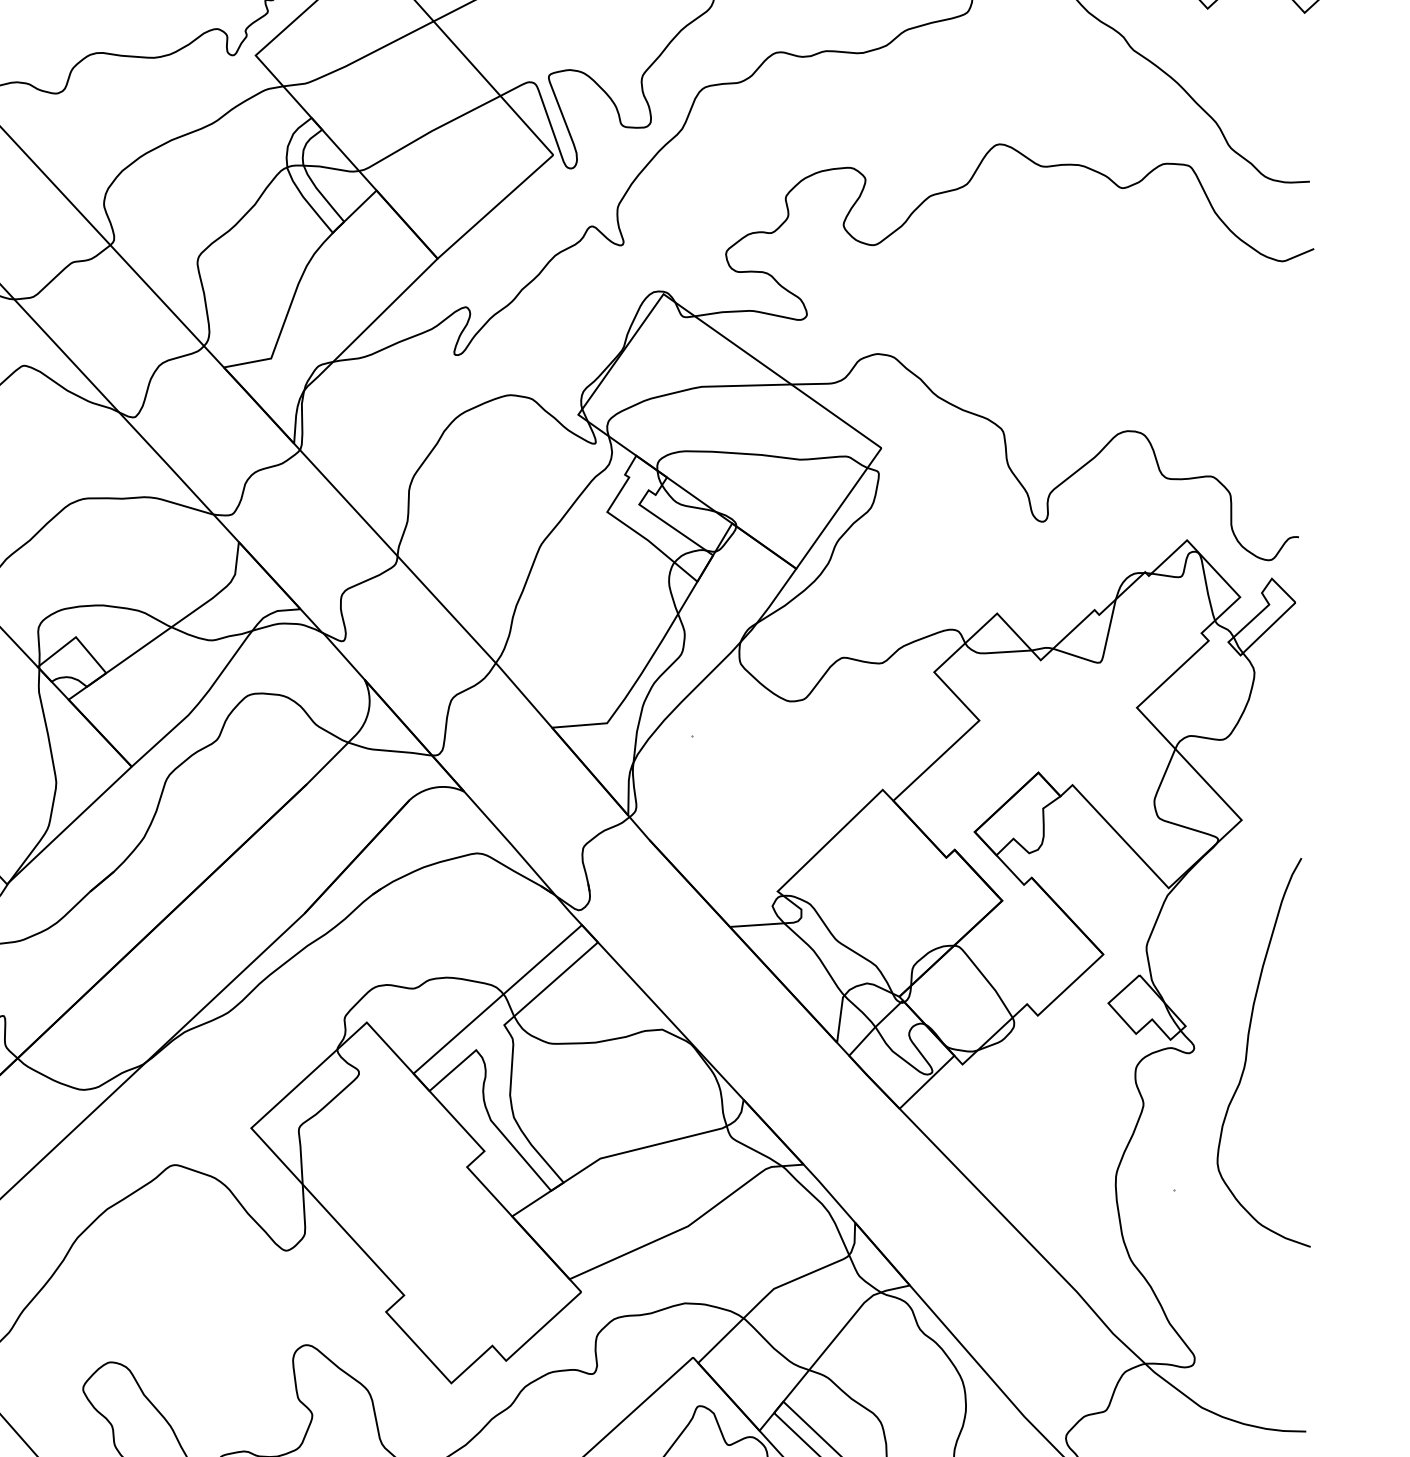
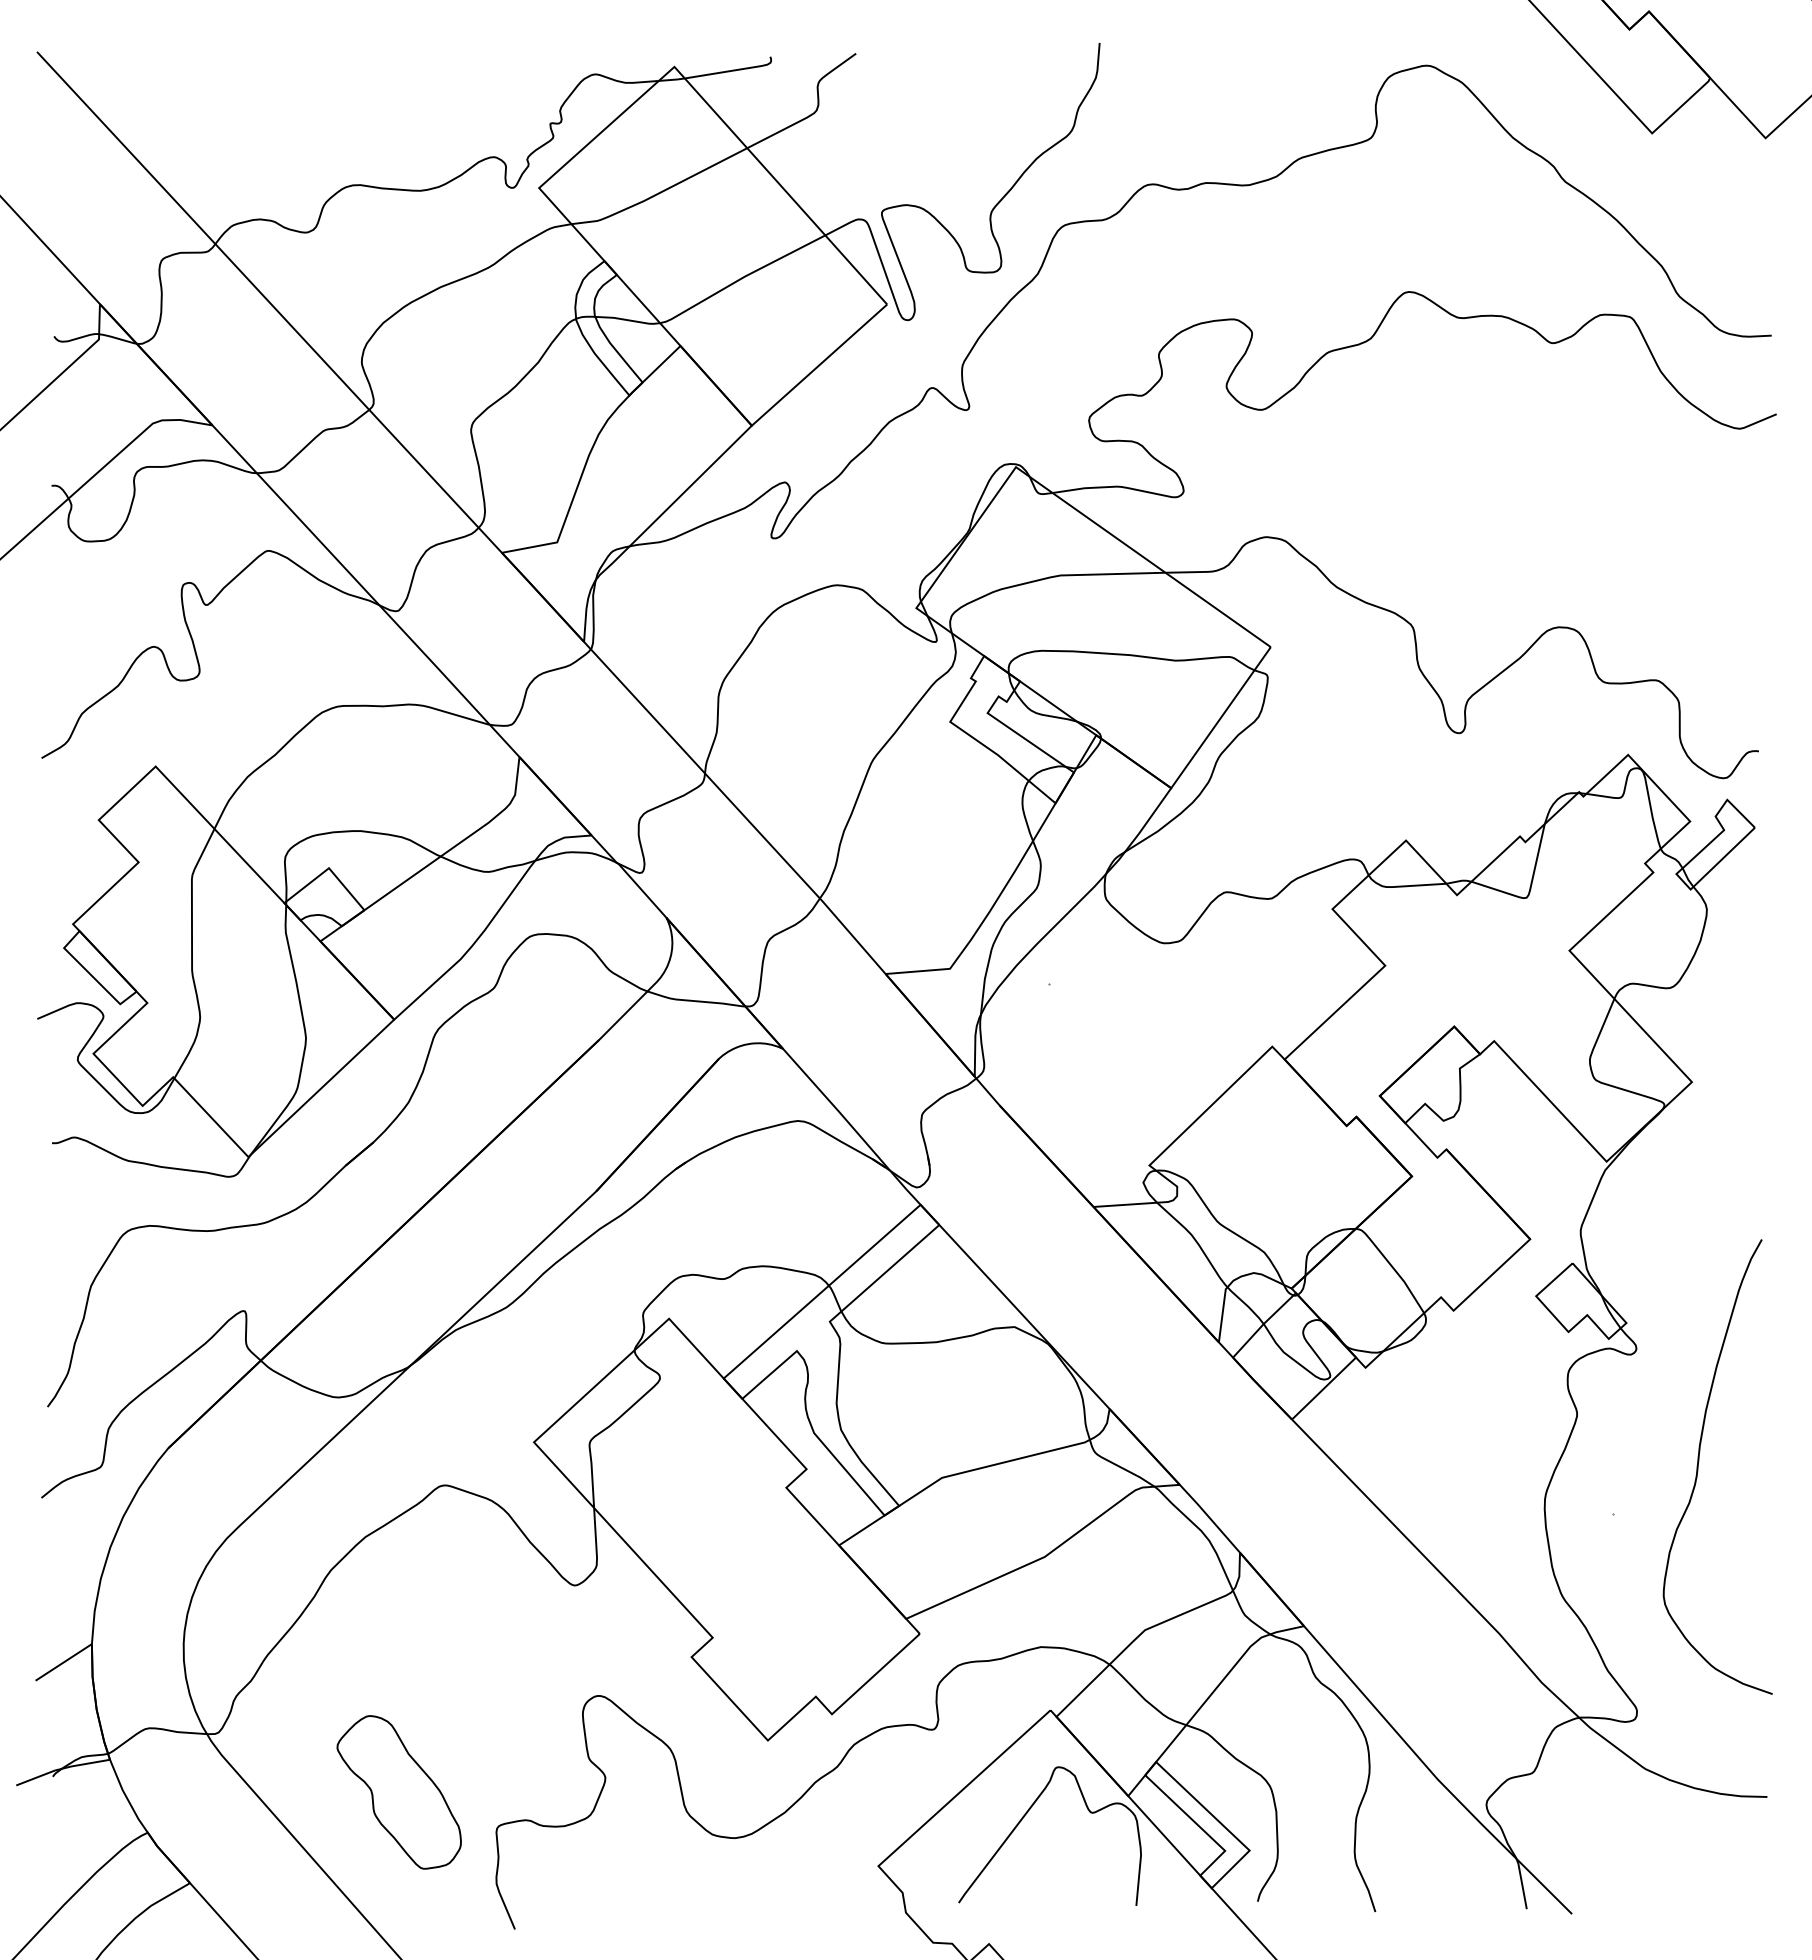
curve: (1248, 1047) -> (1699, 1461), moved

